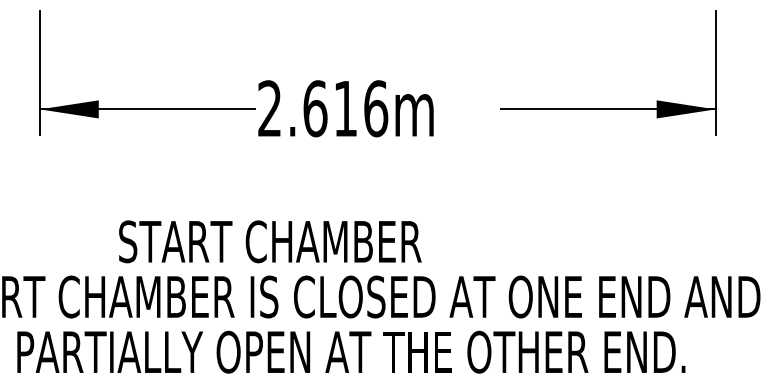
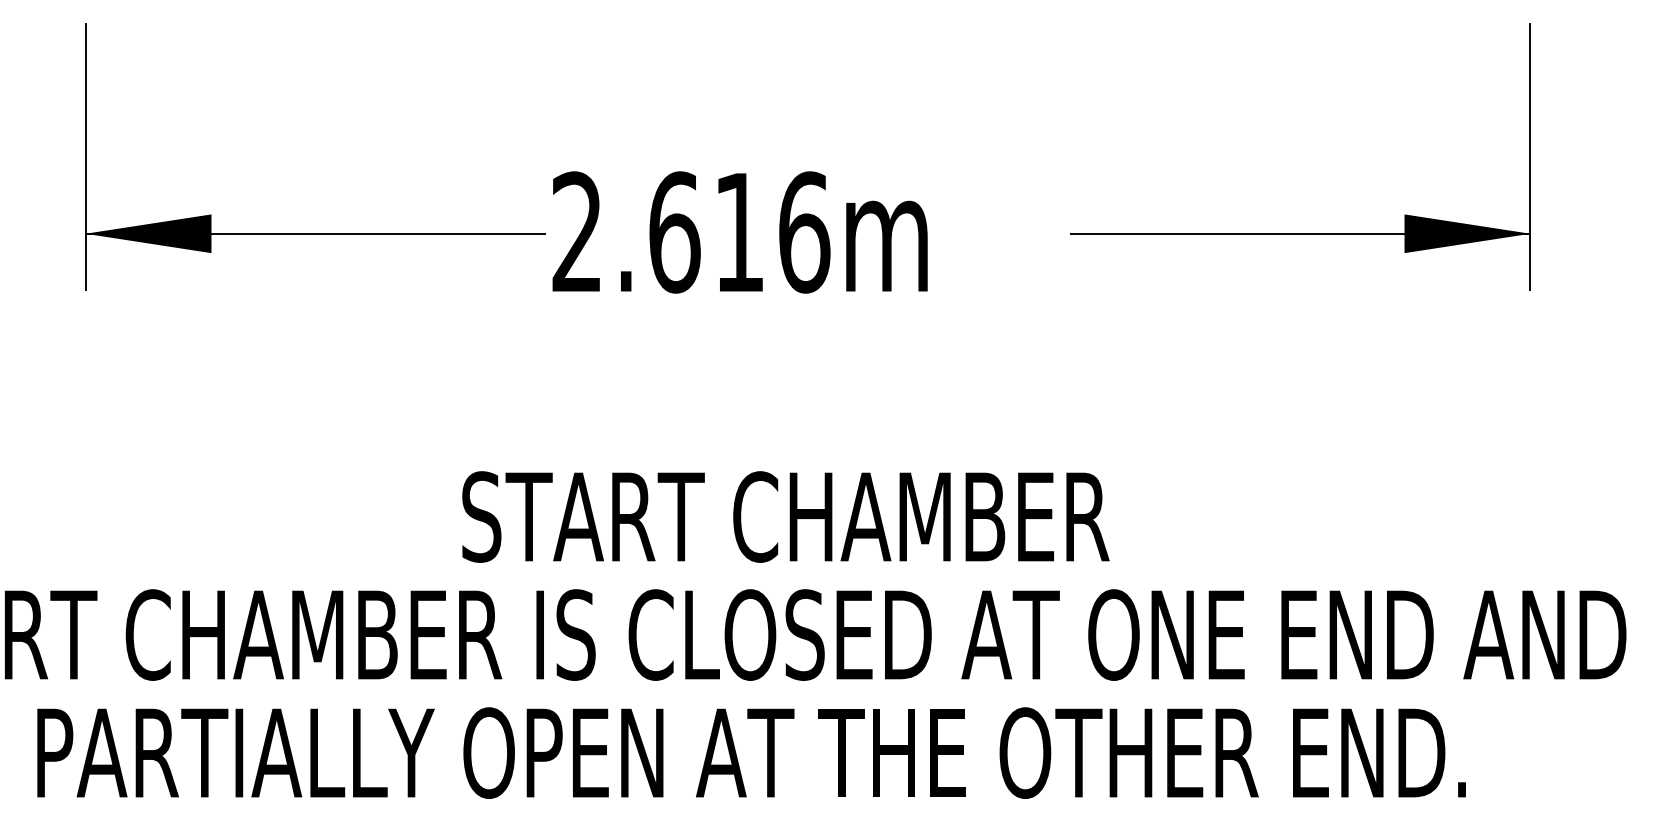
text: (270, 241) -> (786, 516), moved

